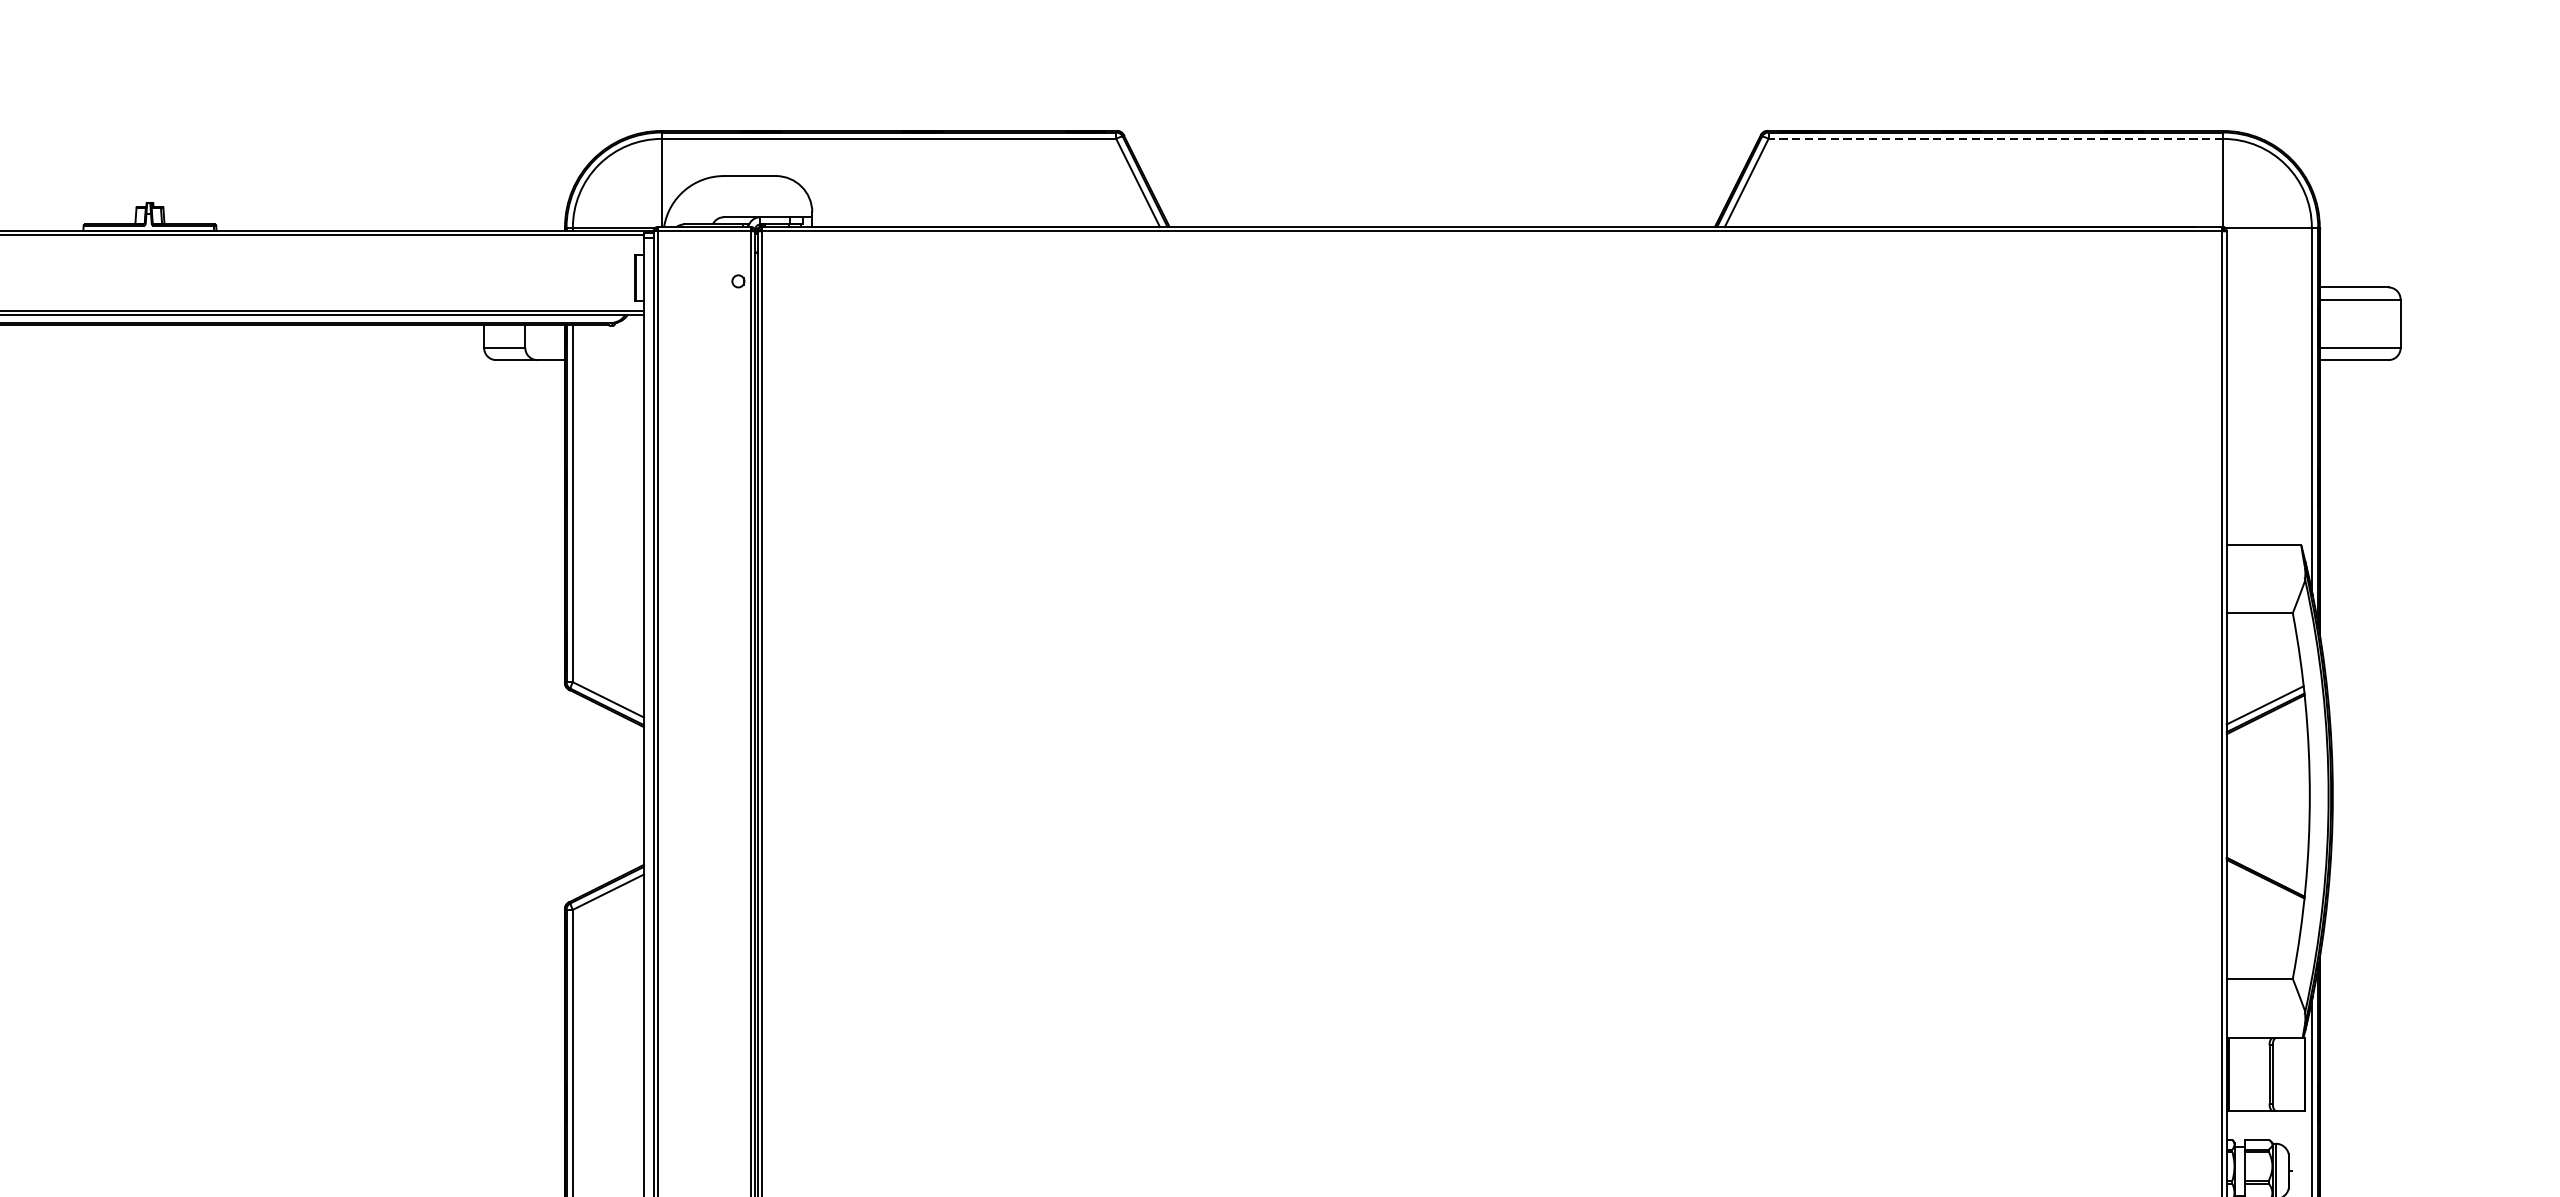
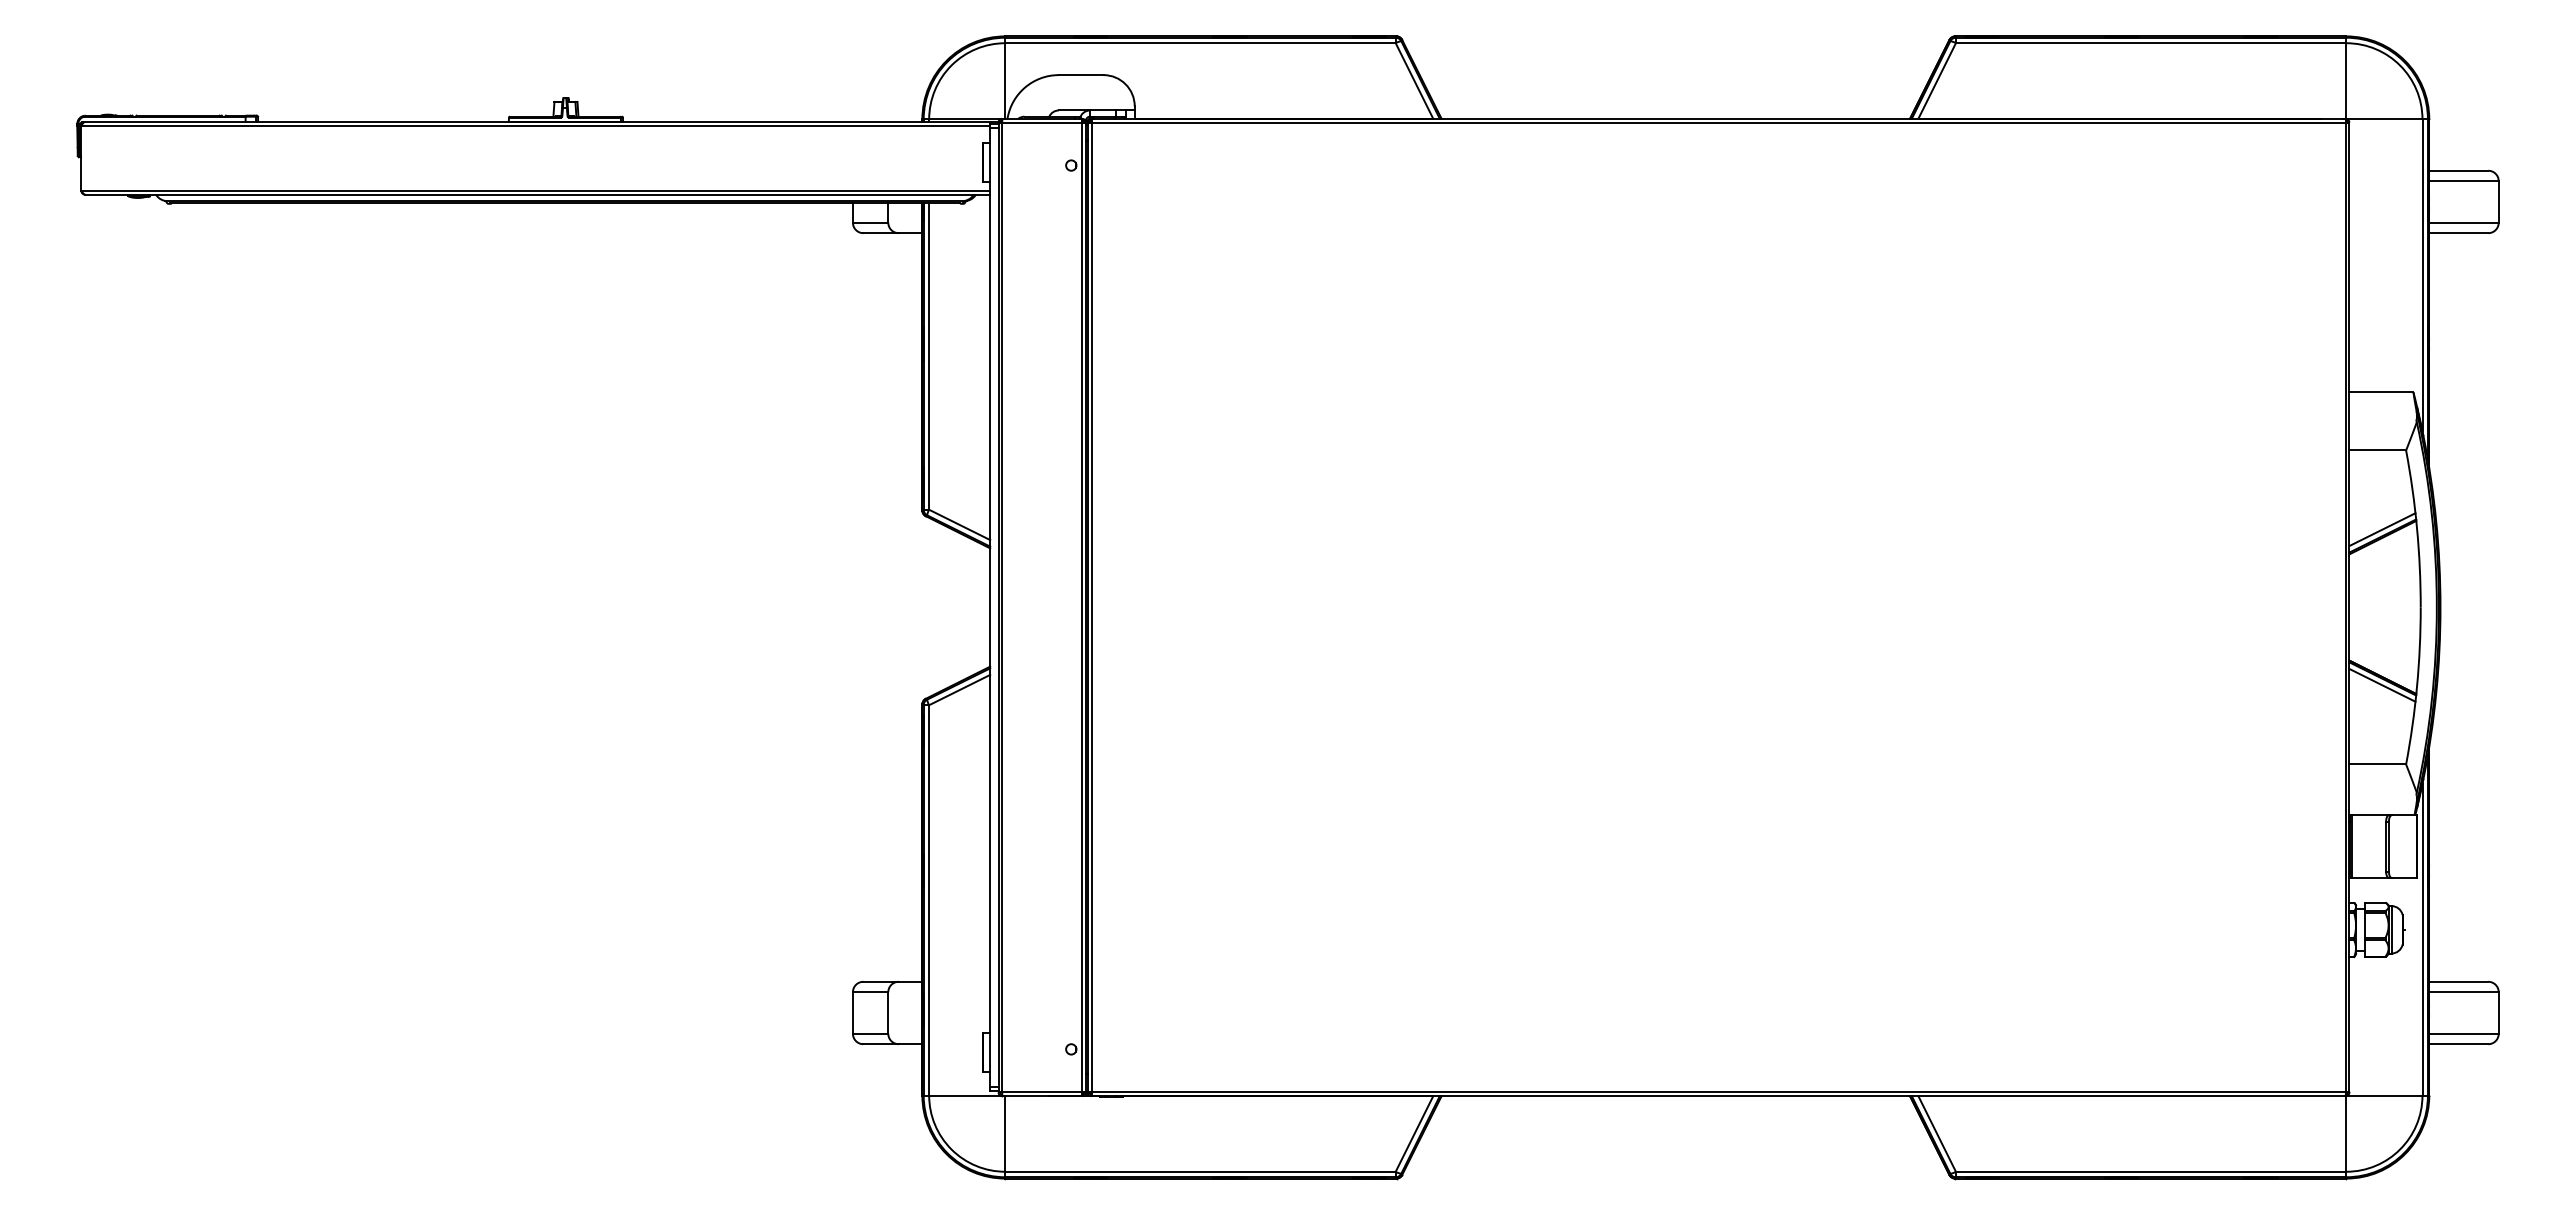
line: (1995, 139) -> (2150, 43), dashed -> solid
line: (2265, 885) -> (2382, 684), added

